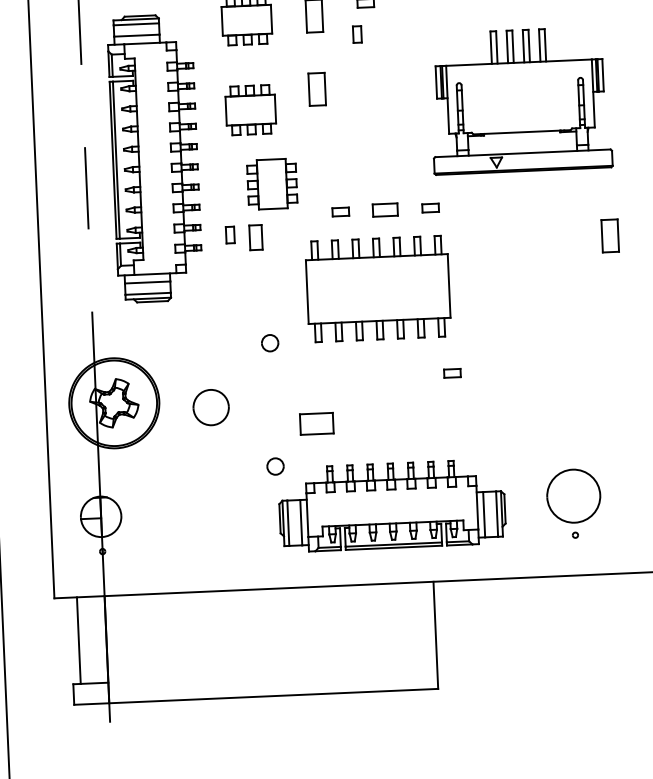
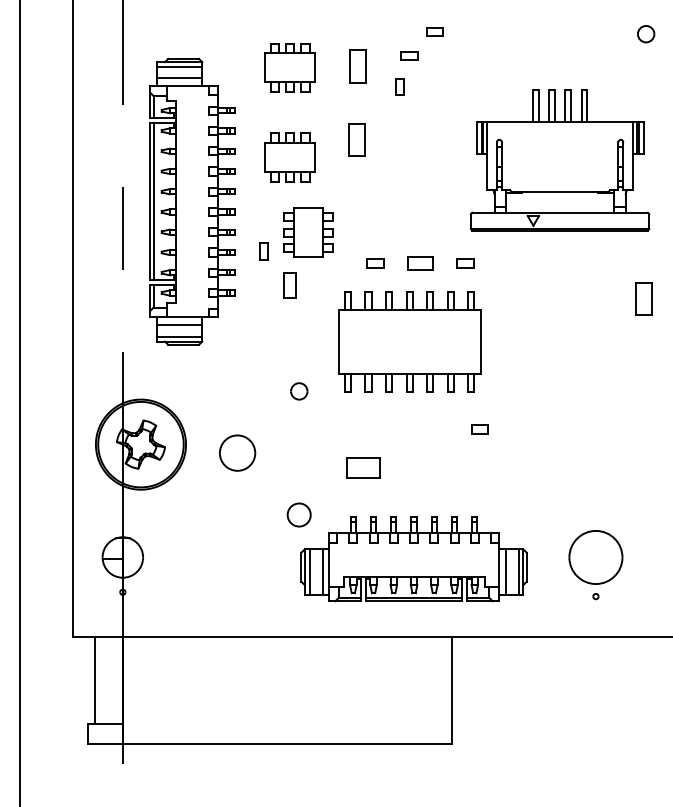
part: (229, 234) -> (263, 251), moved
part: (316, 423) -> (363, 467), moved
part: (275, 466) -> (299, 514), size x1.4

